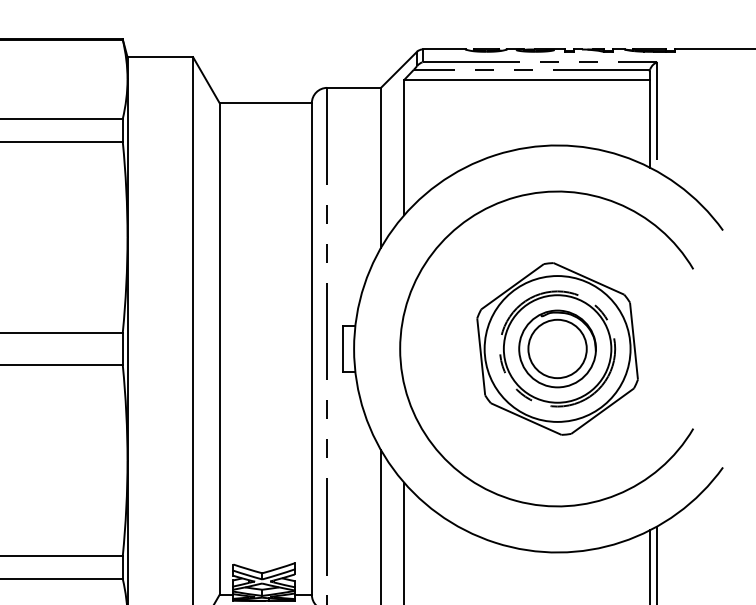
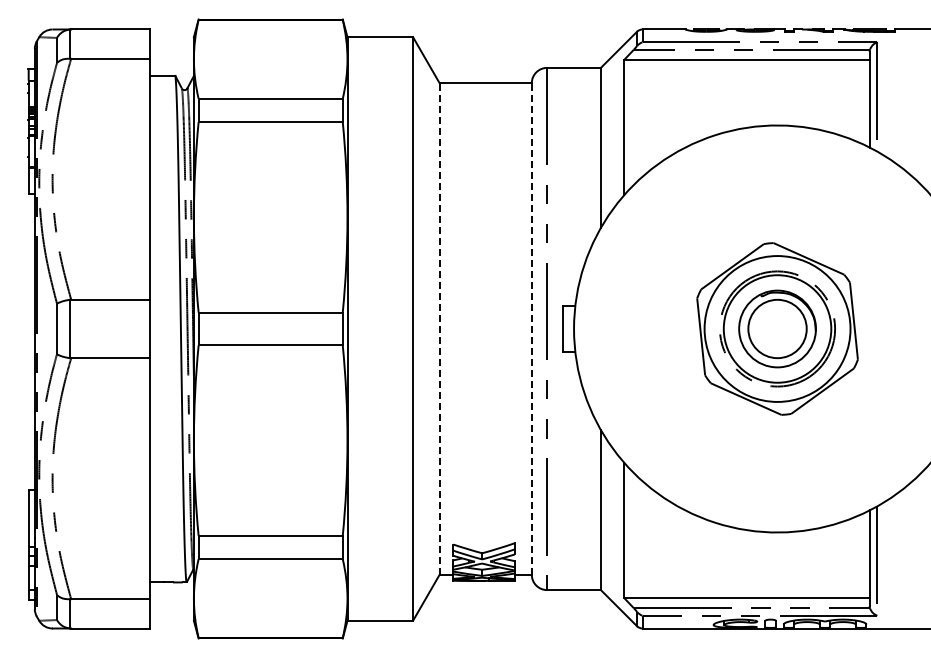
arc: (401, 346) -> (621, 326), removed
line: (219, 349) -> (439, 329), solid -> dashed
line: (311, 349) -> (531, 329), solid -> dashed

